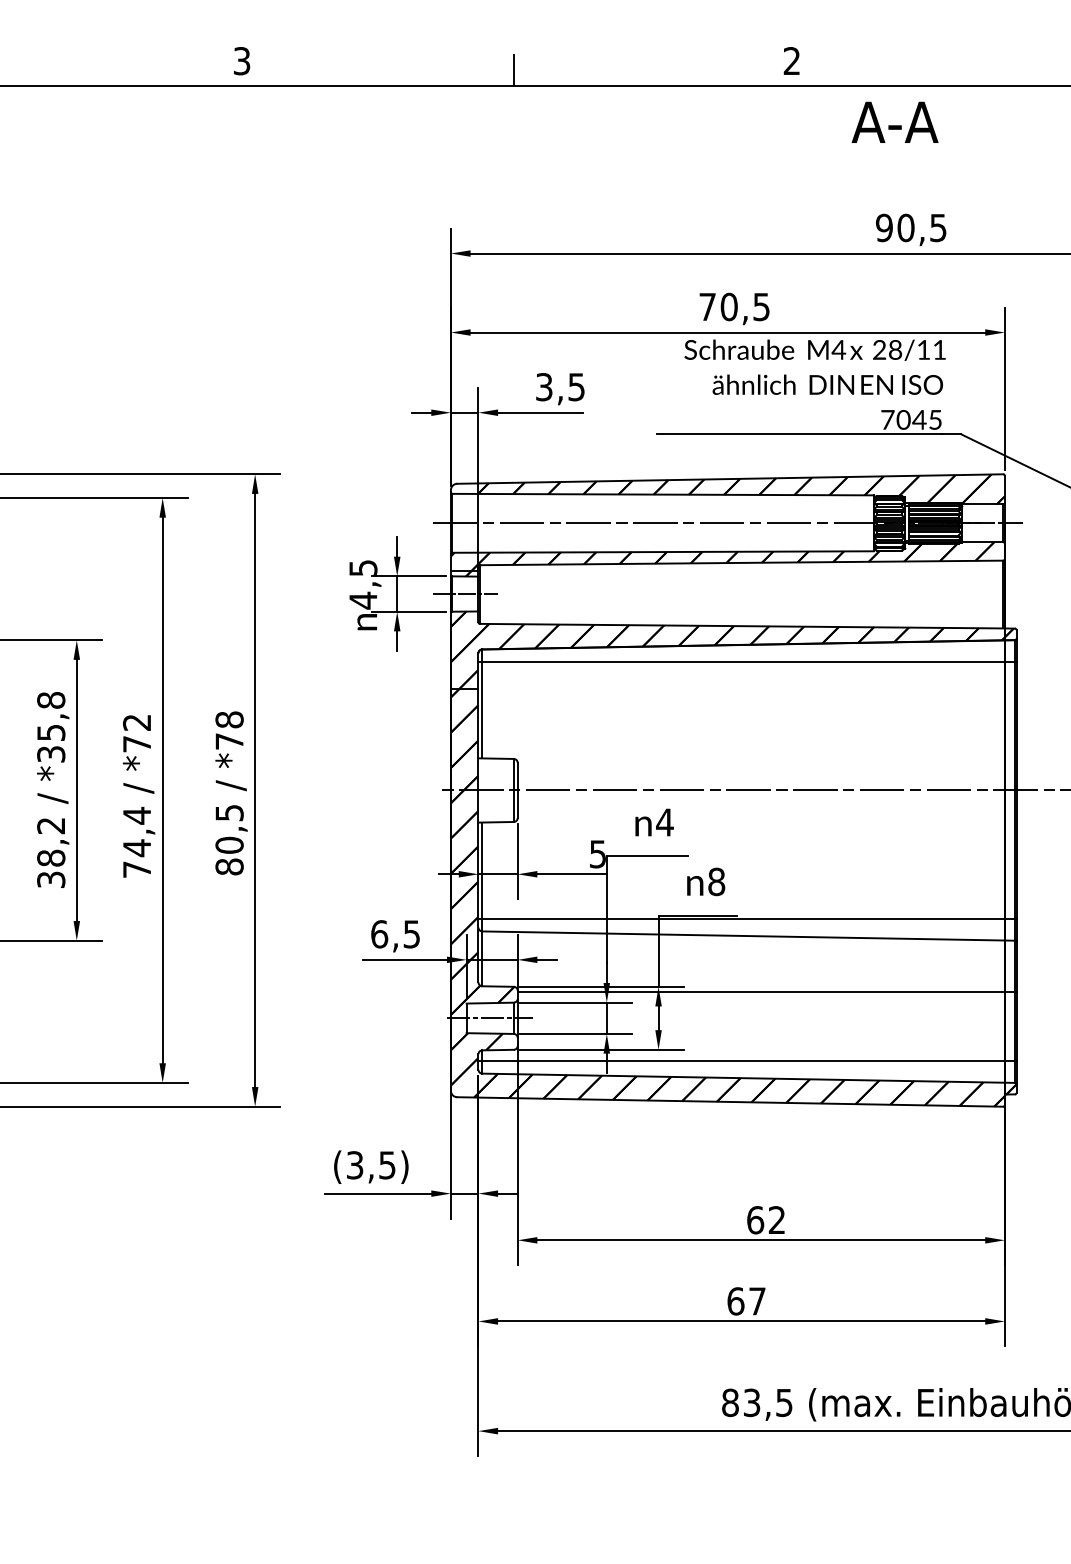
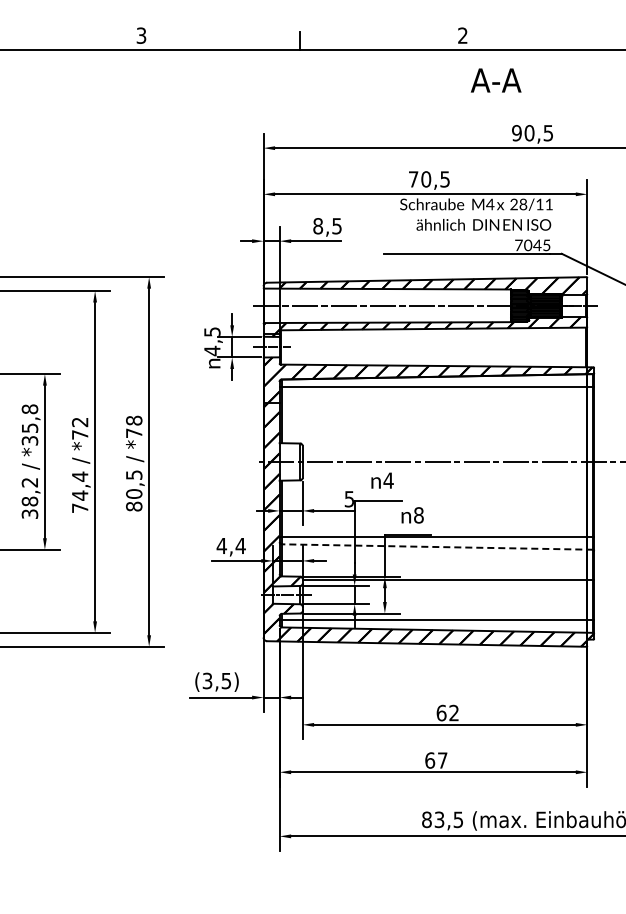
text: (893, 122) -> (495, 80), moved
text: (544, 387) -> (318, 226), 3,5 -> 8,5
text: (394, 933) -> (230, 545), 6,5 -> 4,4
line: (748, 936) -> (437, 547), solid -> dashed

